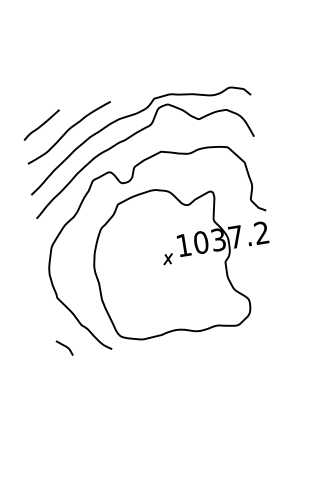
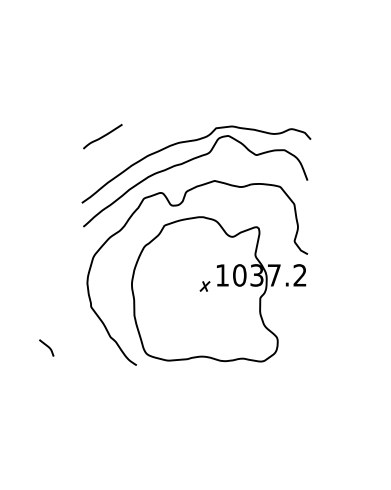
curve: (69, 130) -> (128, 146), removed
curve: (64, 346) -> (46, 346), moved

